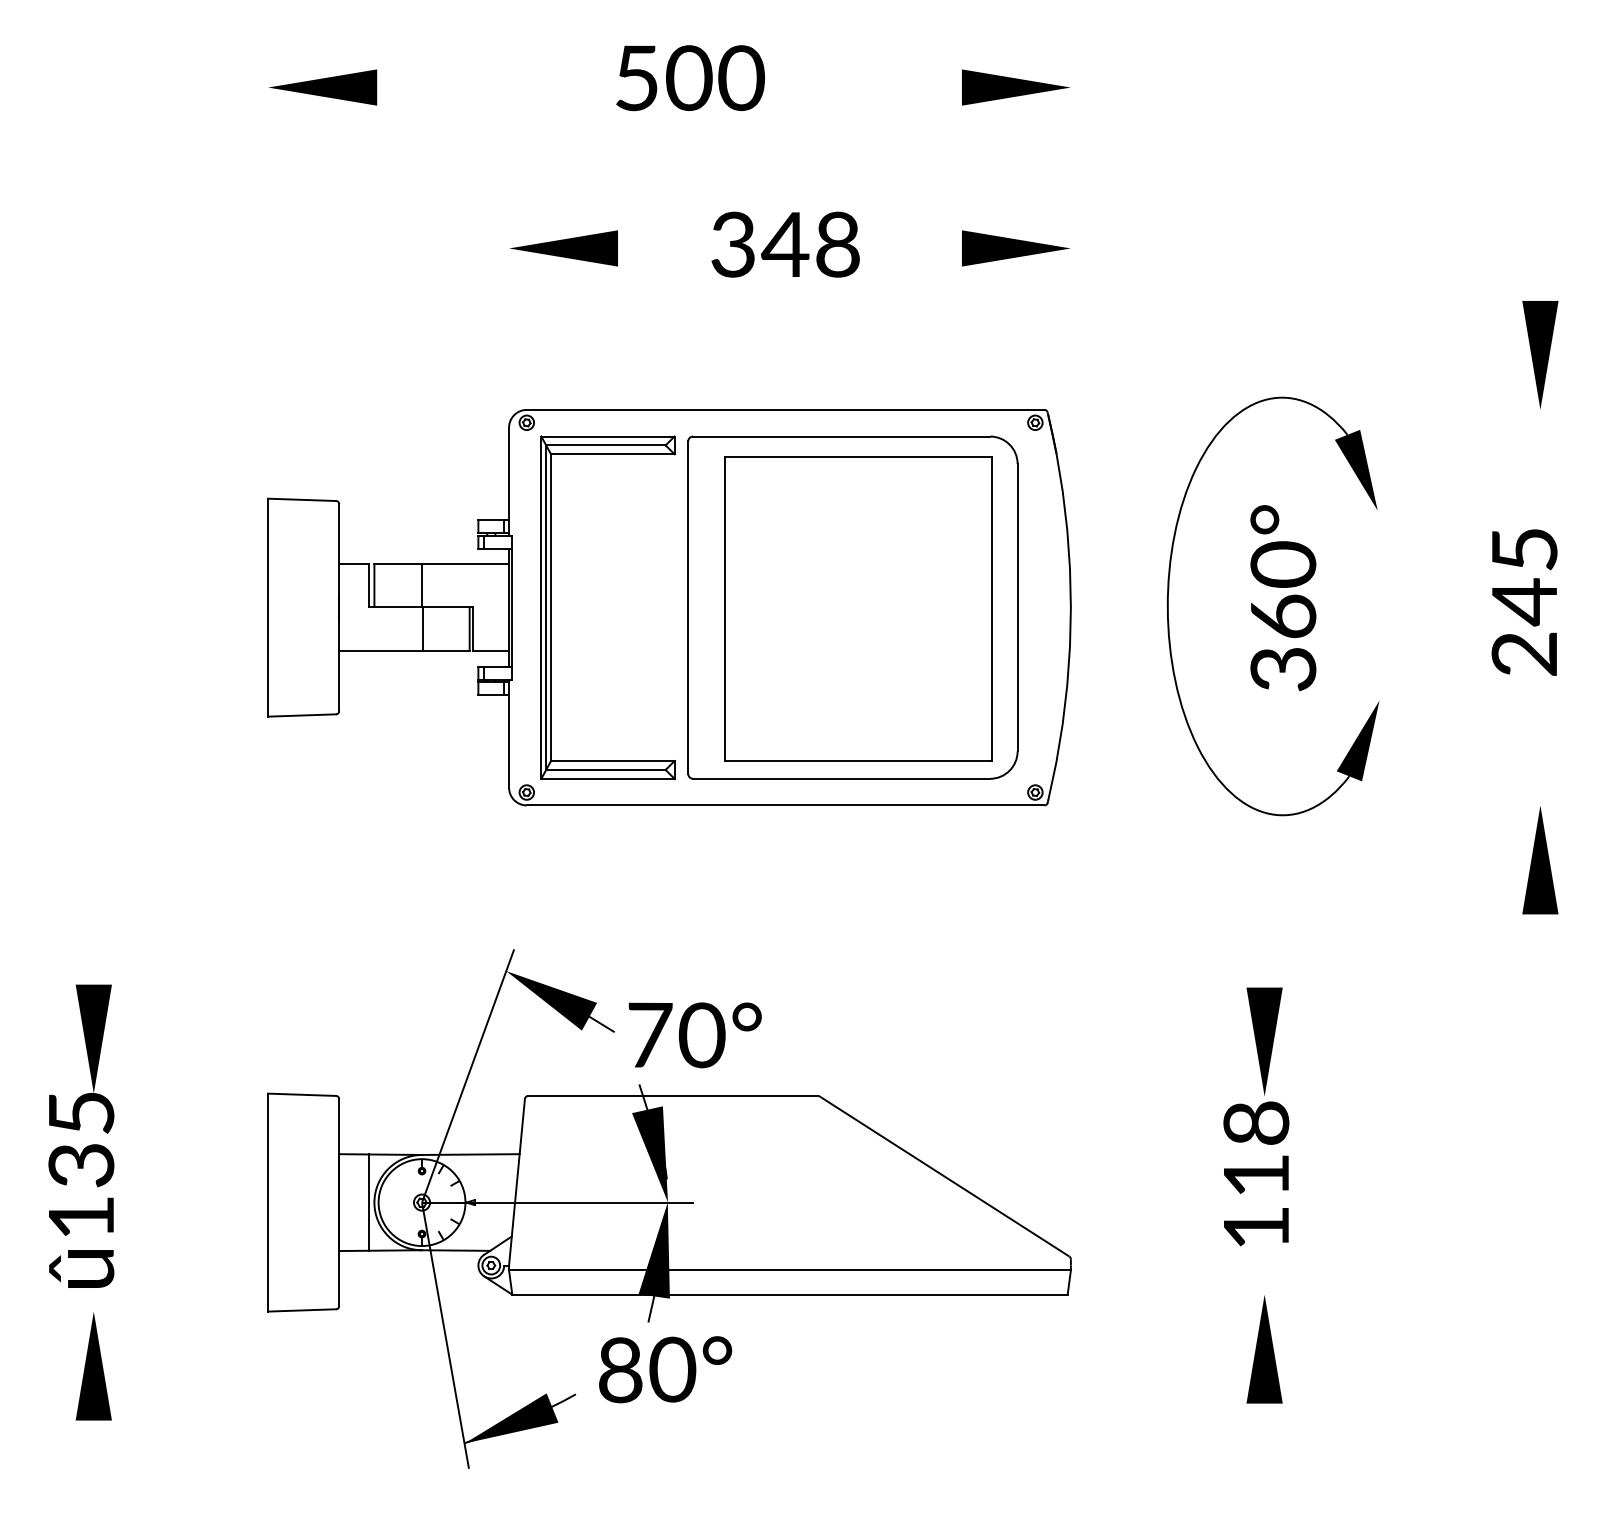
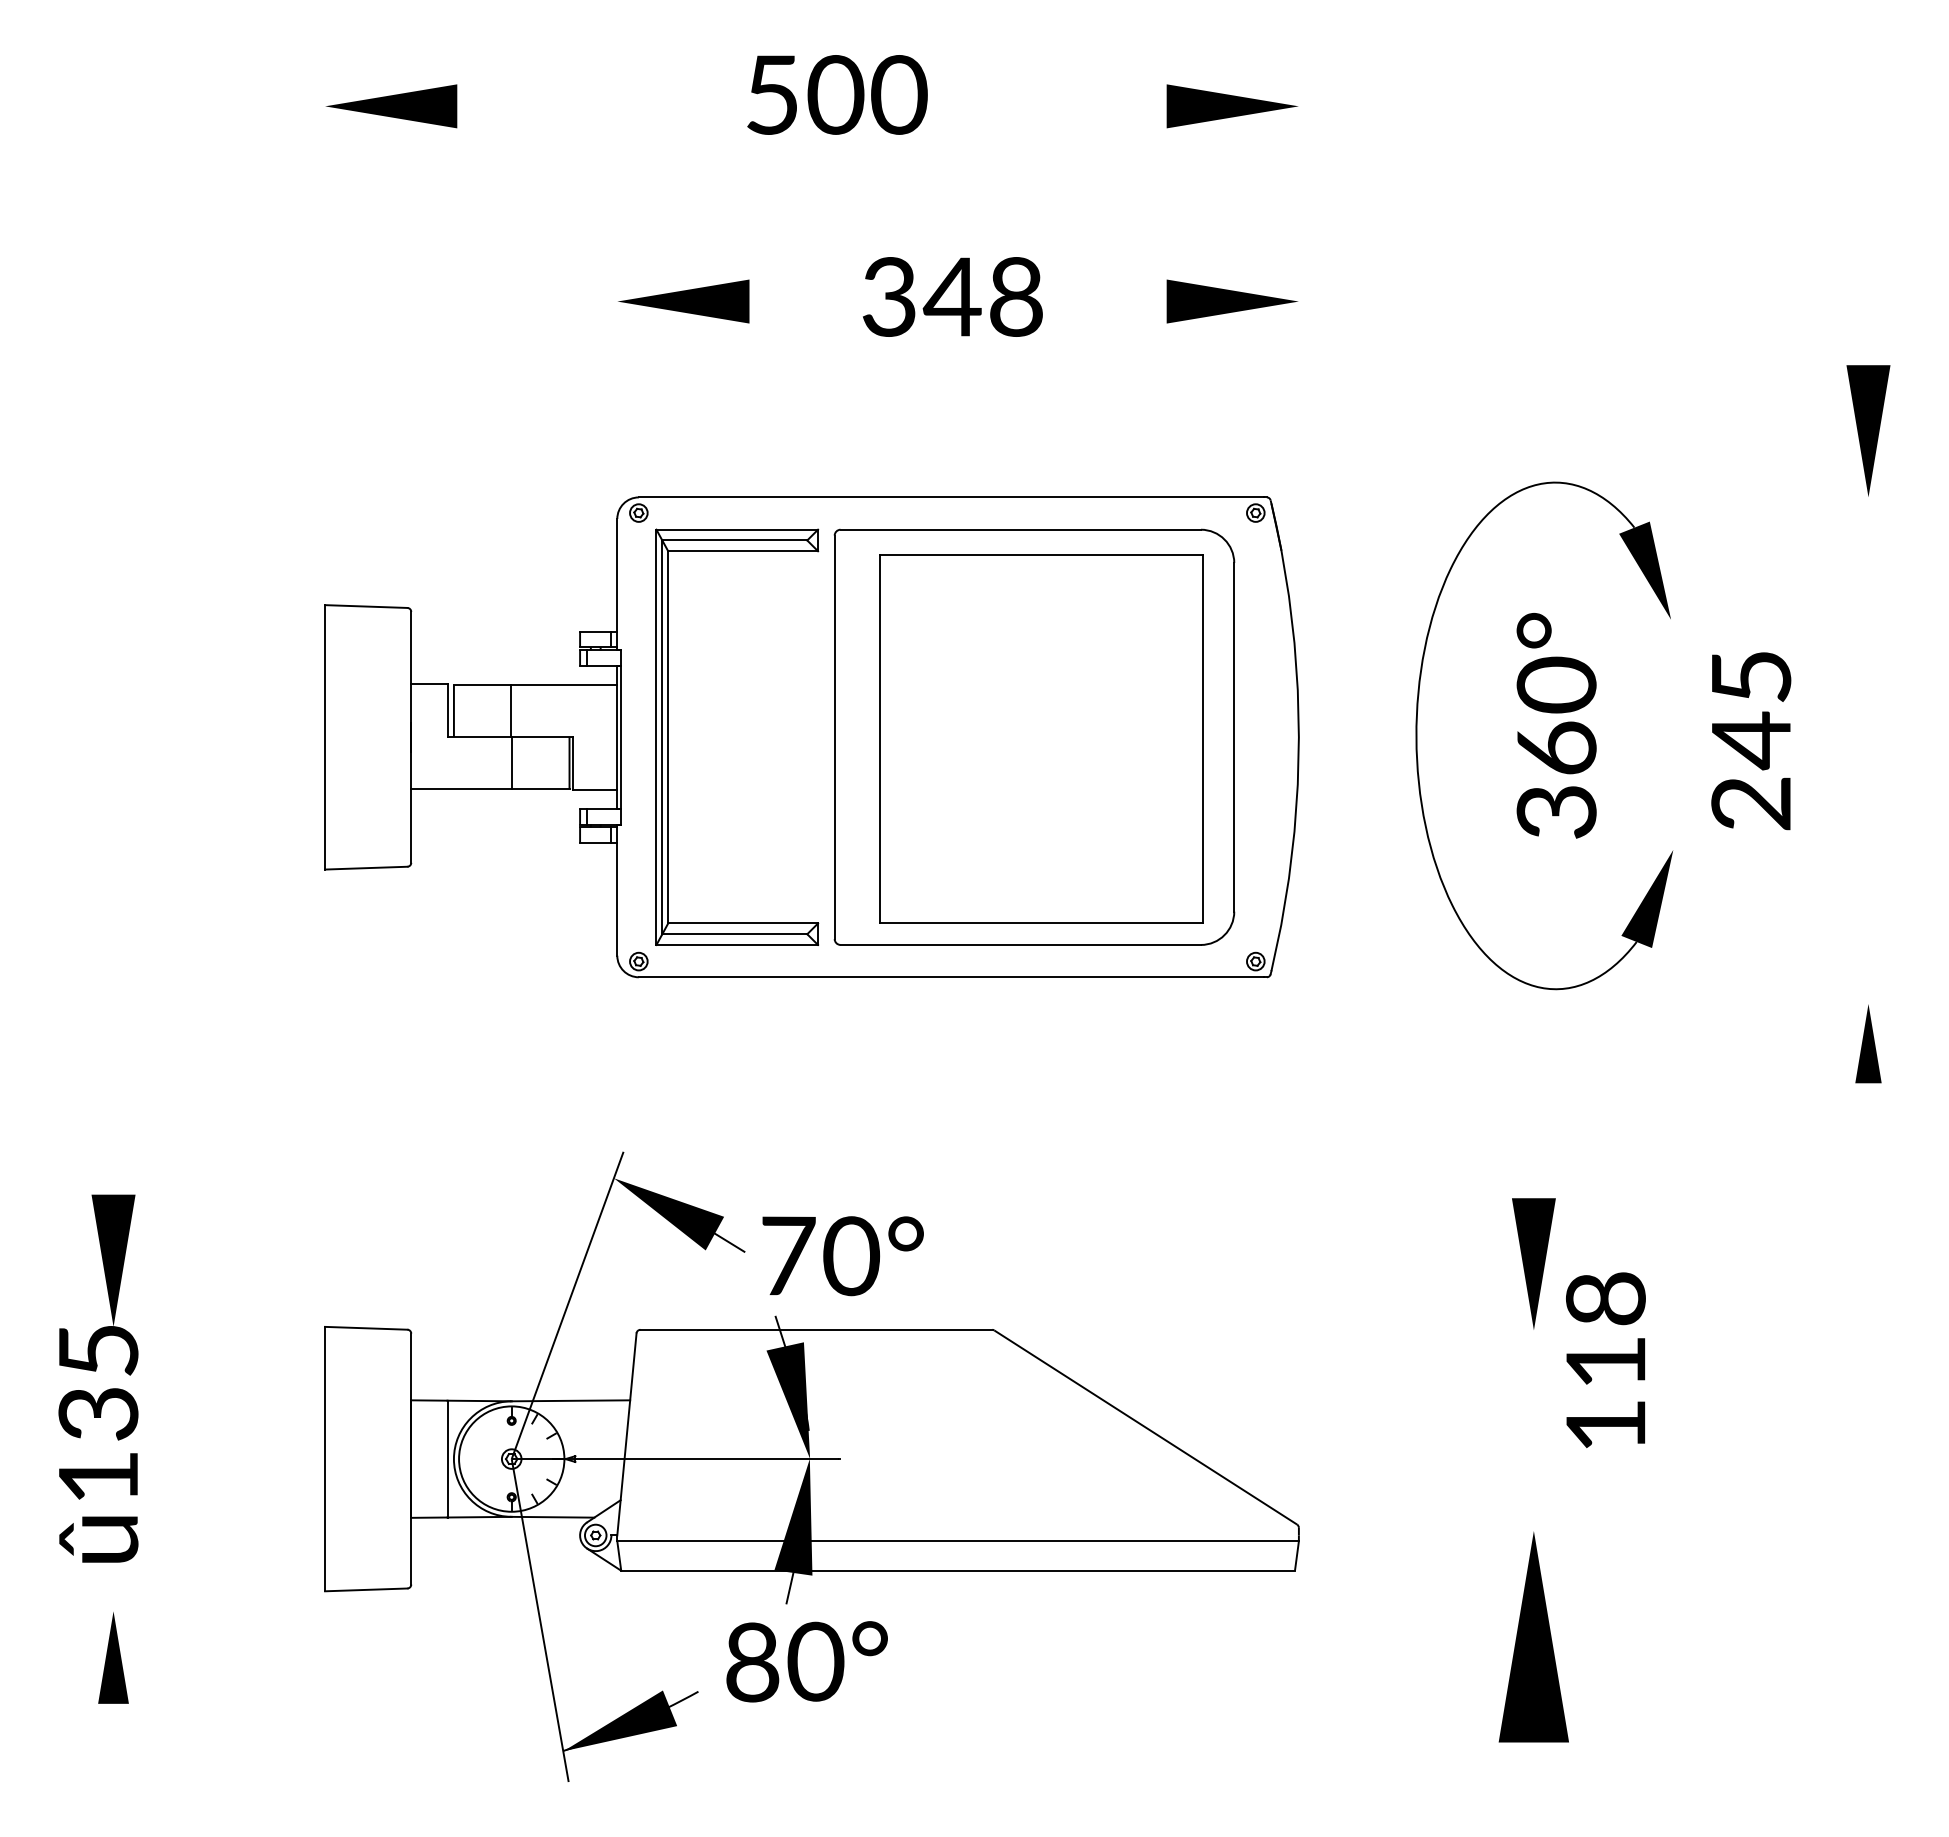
text: (1524, 602) -> (1751, 741), moved
part: (1540, 860) -> (1868, 1043), size x0.6
text: (1256, 1173) -> (1605, 1359), moved
part: (1264, 1348) -> (1533, 1636), size x1.6
part: (93, 1366) -> (113, 1657), size x0.7

